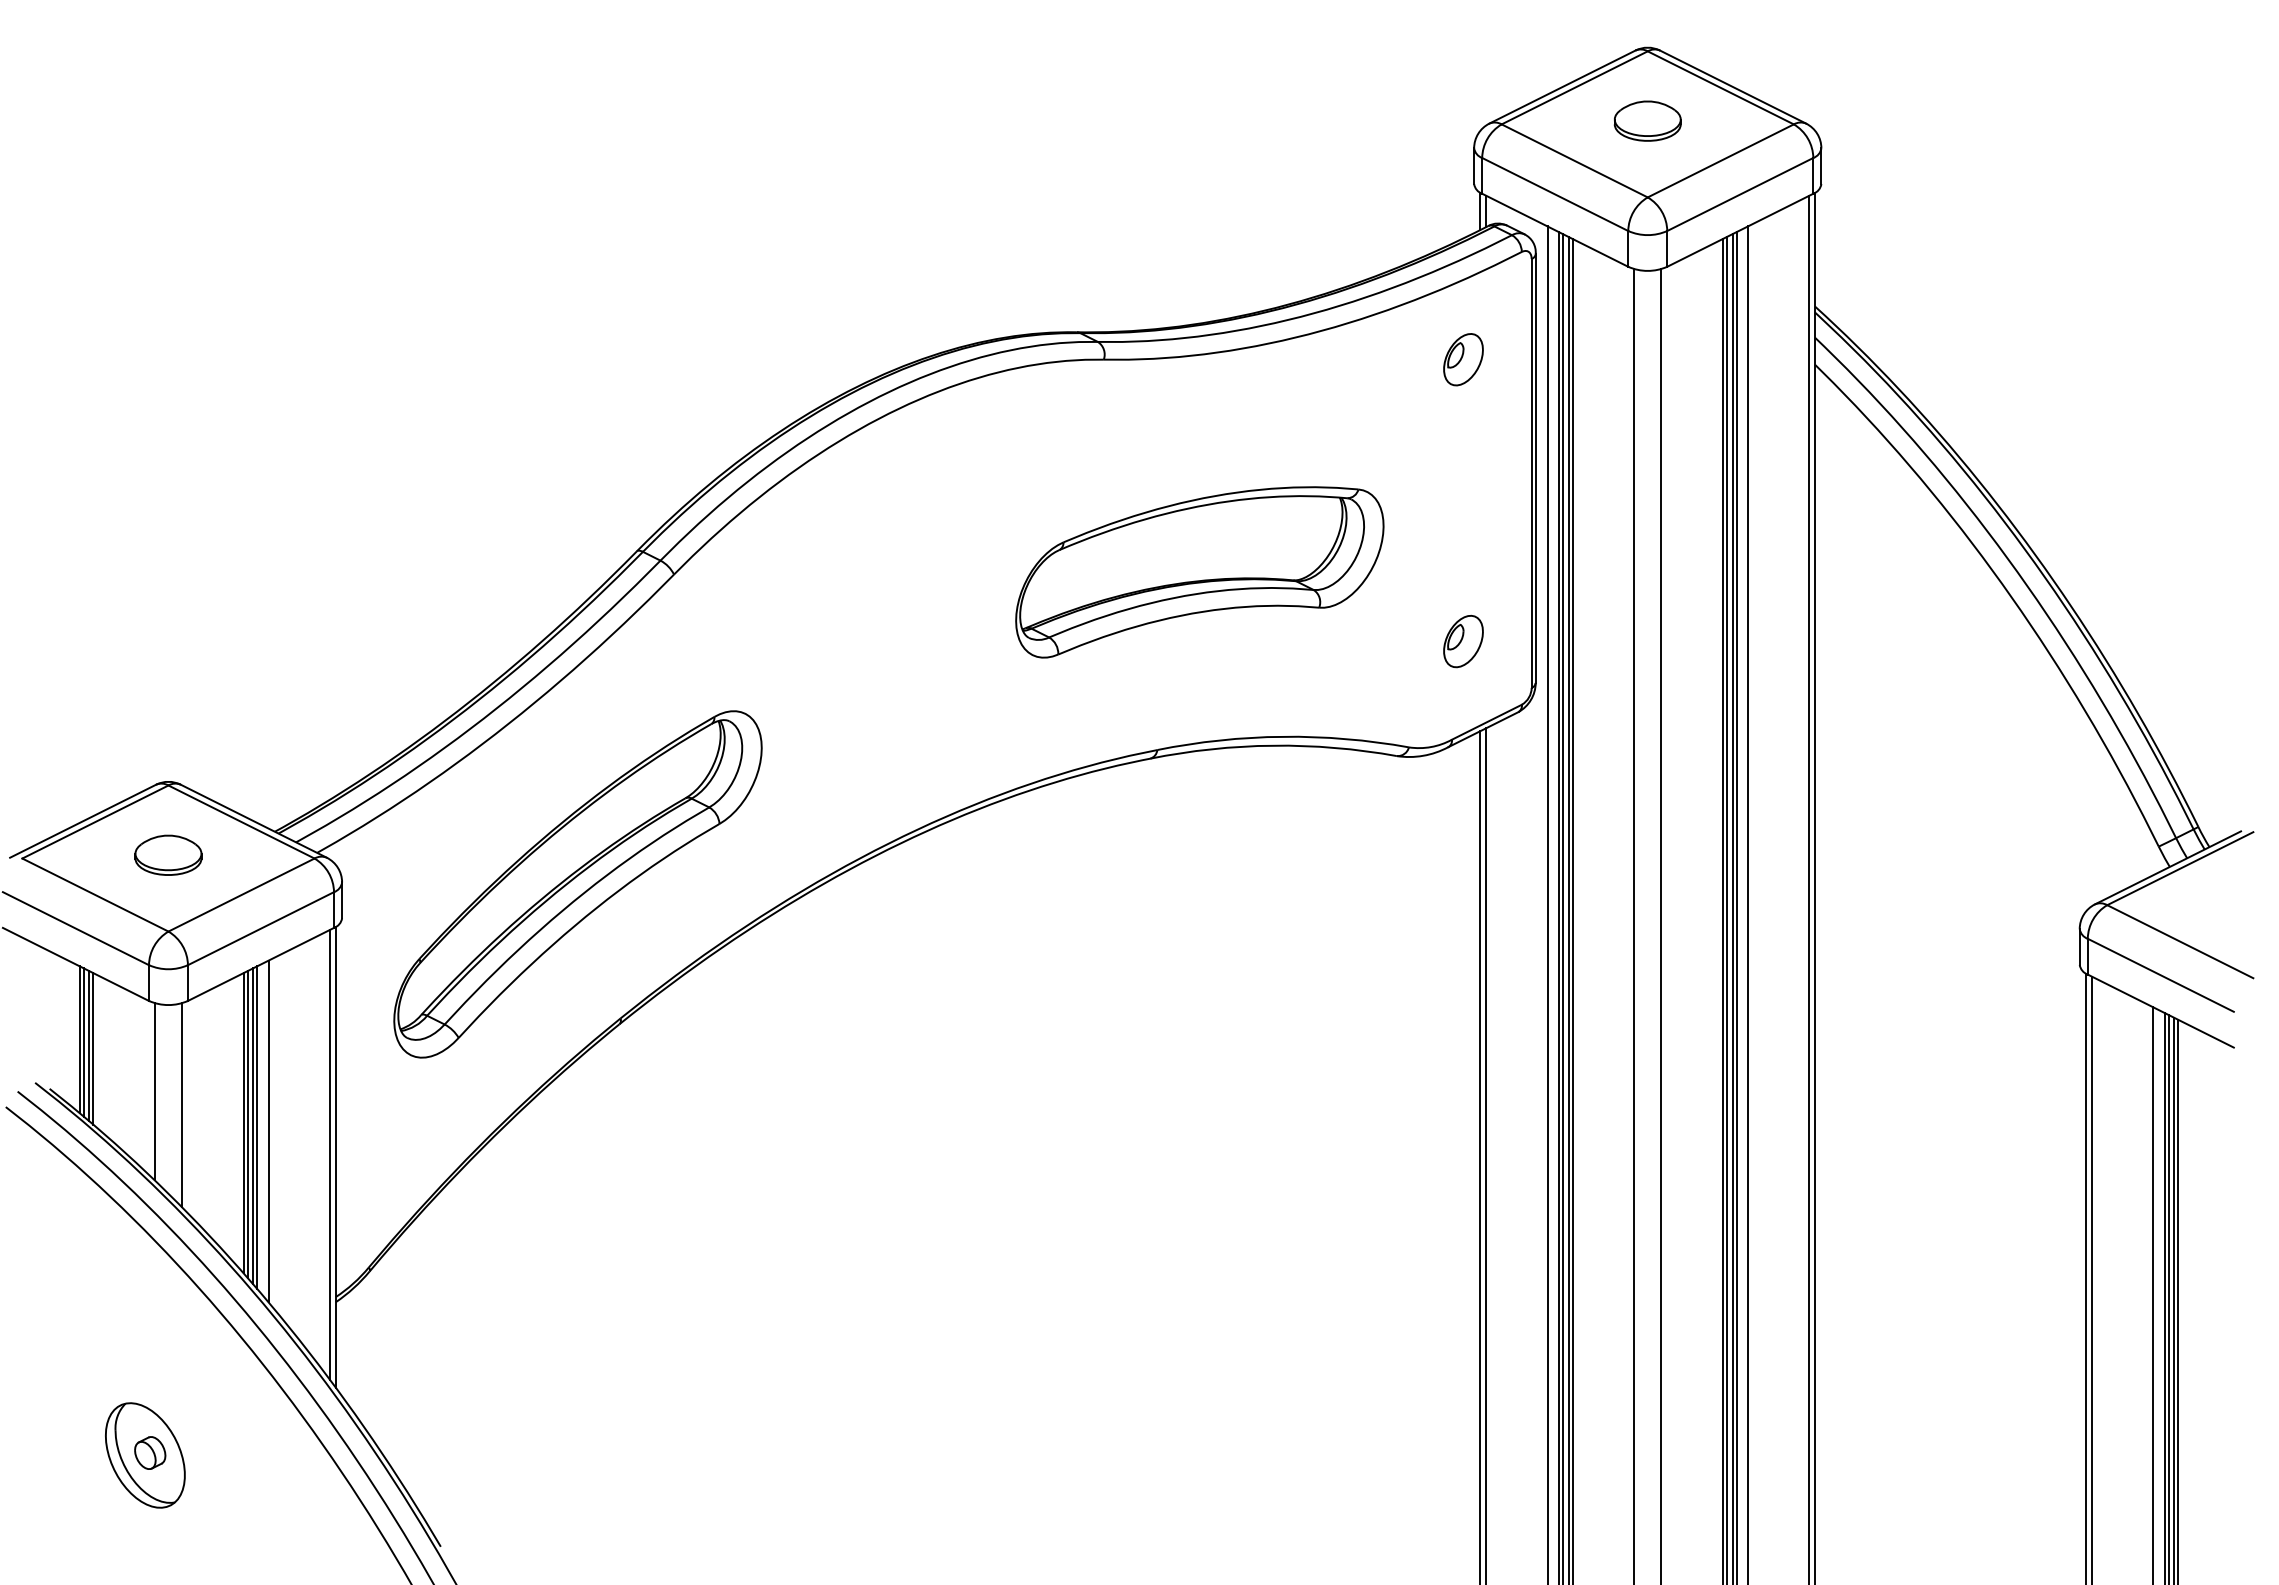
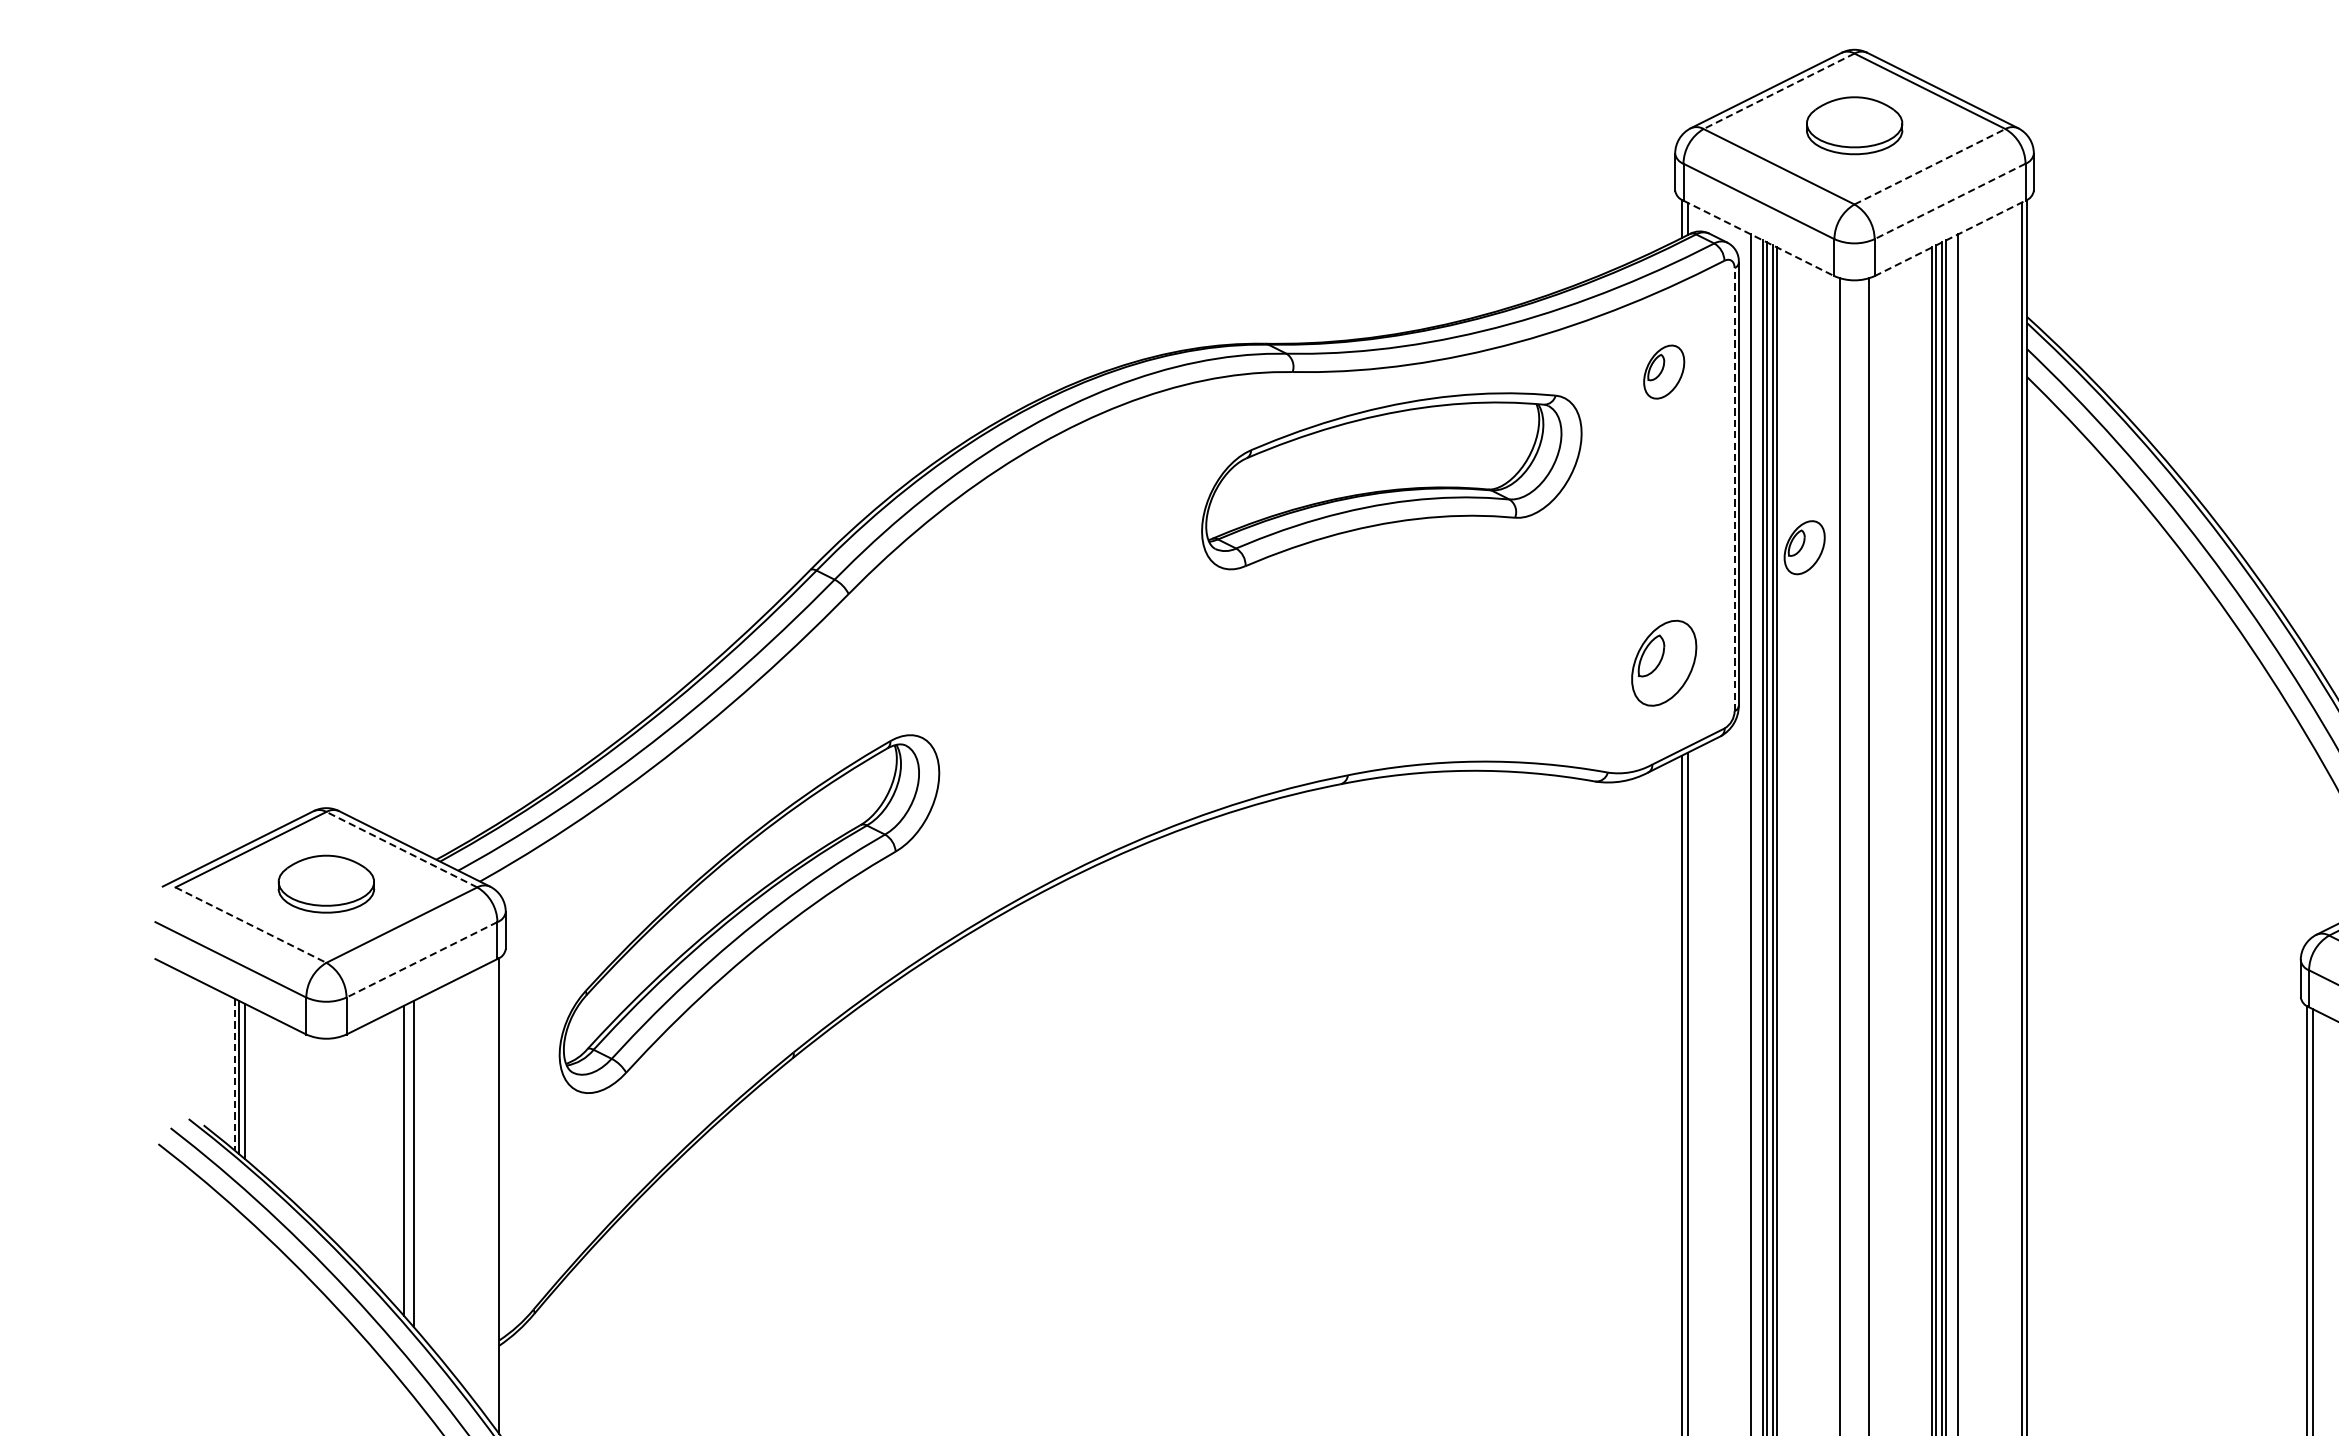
line: (1574, 87) -> (1778, 90), solid -> dashed
part: (1647, 120) -> (1854, 125), size x1.4
line: (1720, 160) -> (1929, 166), solid -> dashed
line: (1740, 194) -> (1950, 201), solid -> dashed
line: (1555, 230) -> (1759, 238), solid -> dashed
line: (1740, 230) -> (1950, 238), solid -> dashed
line: (1531, 472) -> (1734, 488), solid -> dashed
part: (1599, 529) -> (1804, 547), added
part: (1199, 572) -> (1391, 481), moved
part: (1463, 641) -> (1664, 663), size x1.6
line: (241, 822) -> (401, 850), solid -> dashed
part: (168, 854) -> (326, 883), size x1.4
line: (95, 895) -> (251, 925), solid -> dashed
line: (261, 928) -> (422, 959), solid -> dashed
line: (79, 1040) -> (234, 1075), solid -> dashed
line: (93, 1048) -> (248, 1083), removed
line: (154, 1091) -> (311, 1128), removed
line: (182, 1105) -> (340, 1142), removed
line: (247, 1124) -> (408, 1162), removed
line: (257, 1127) -> (418, 1165), removed
line: (268, 1131) -> (429, 1169), removed
line: (330, 1154) -> (493, 1193), removed

